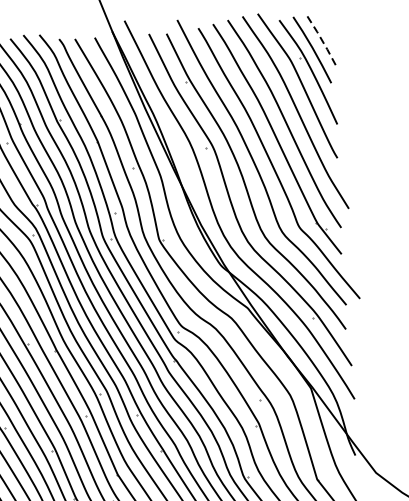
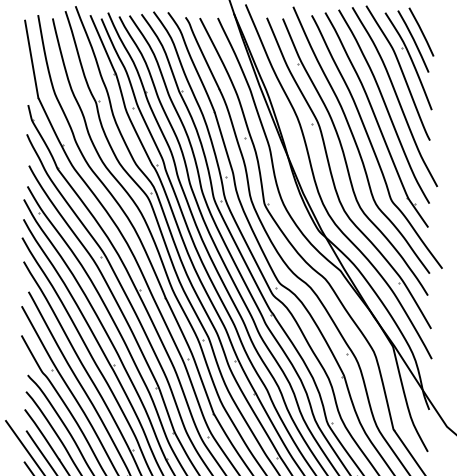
line: (320, 38) -> (421, 31), dashed -> solid

